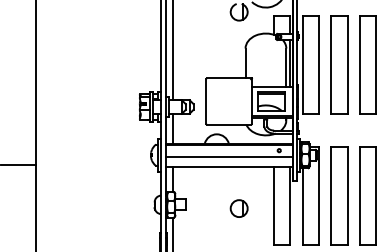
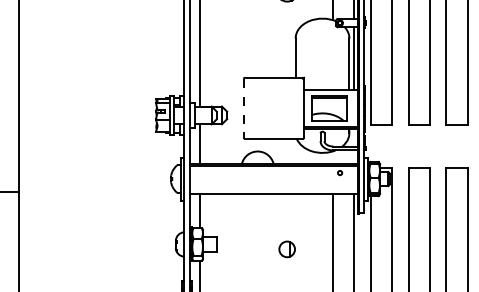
line: (206, 102) -> (244, 109), solid -> dashed
line: (228, 156) -> (273, 180), removed
part: (238, 208) -> (286, 249), size x0.7

